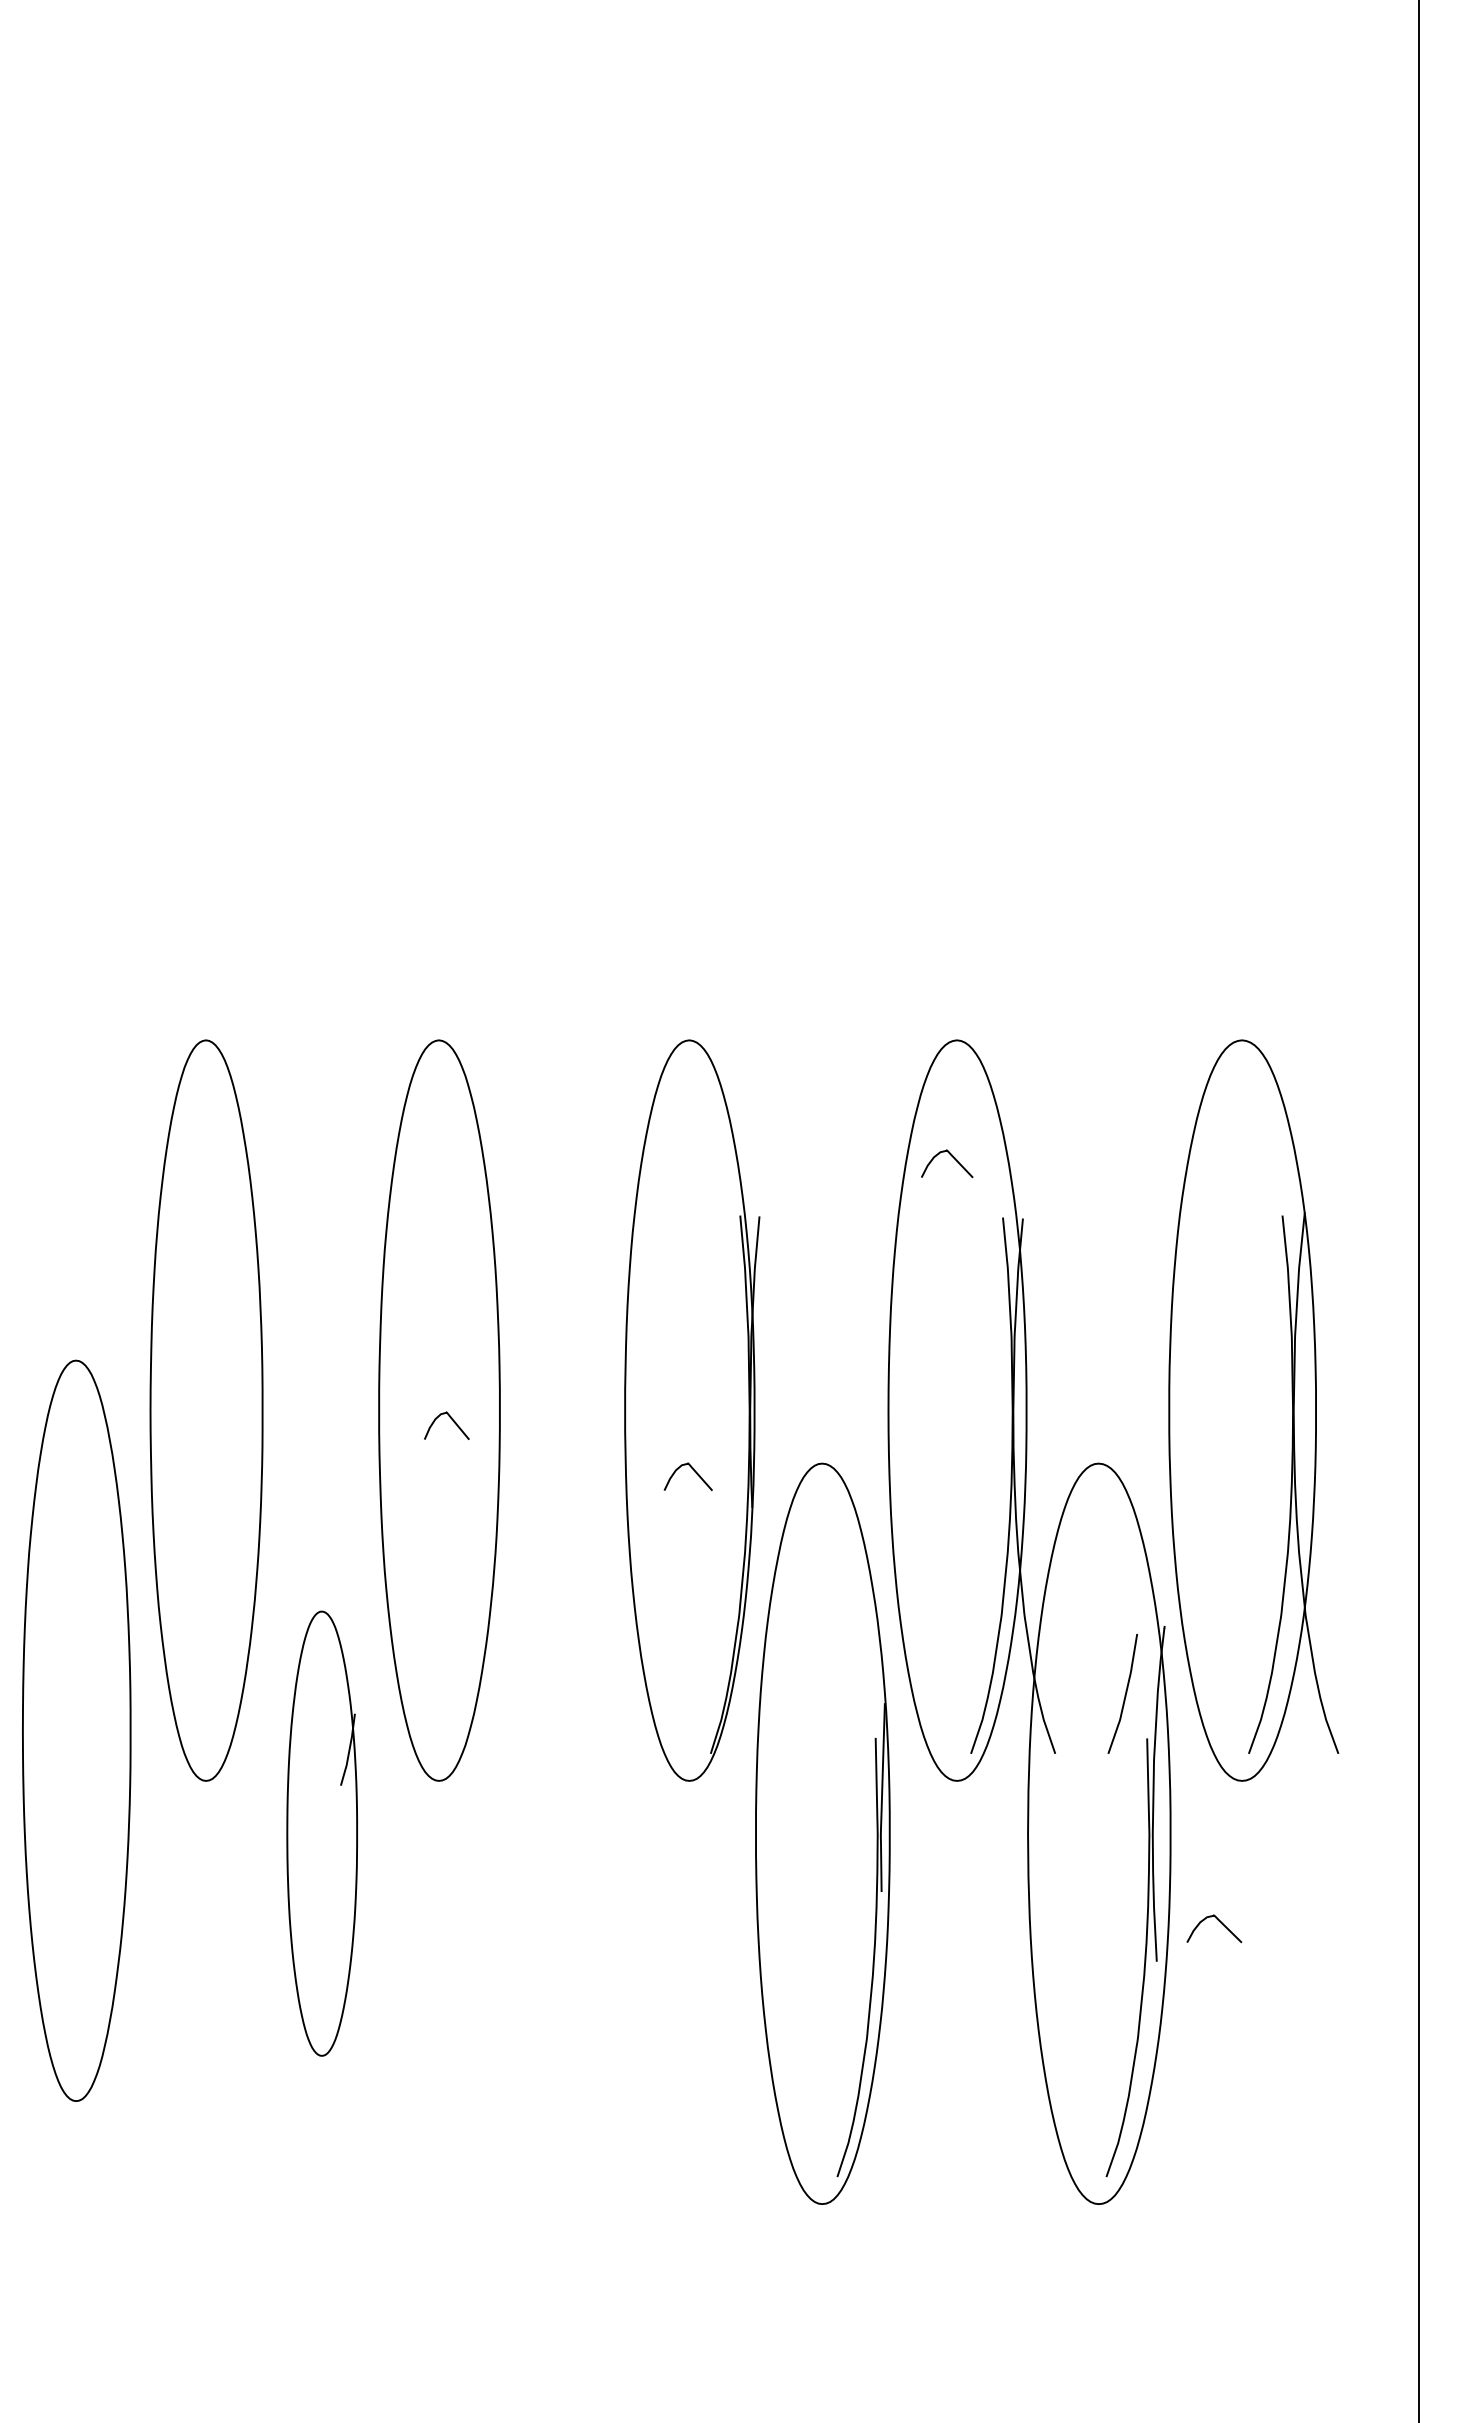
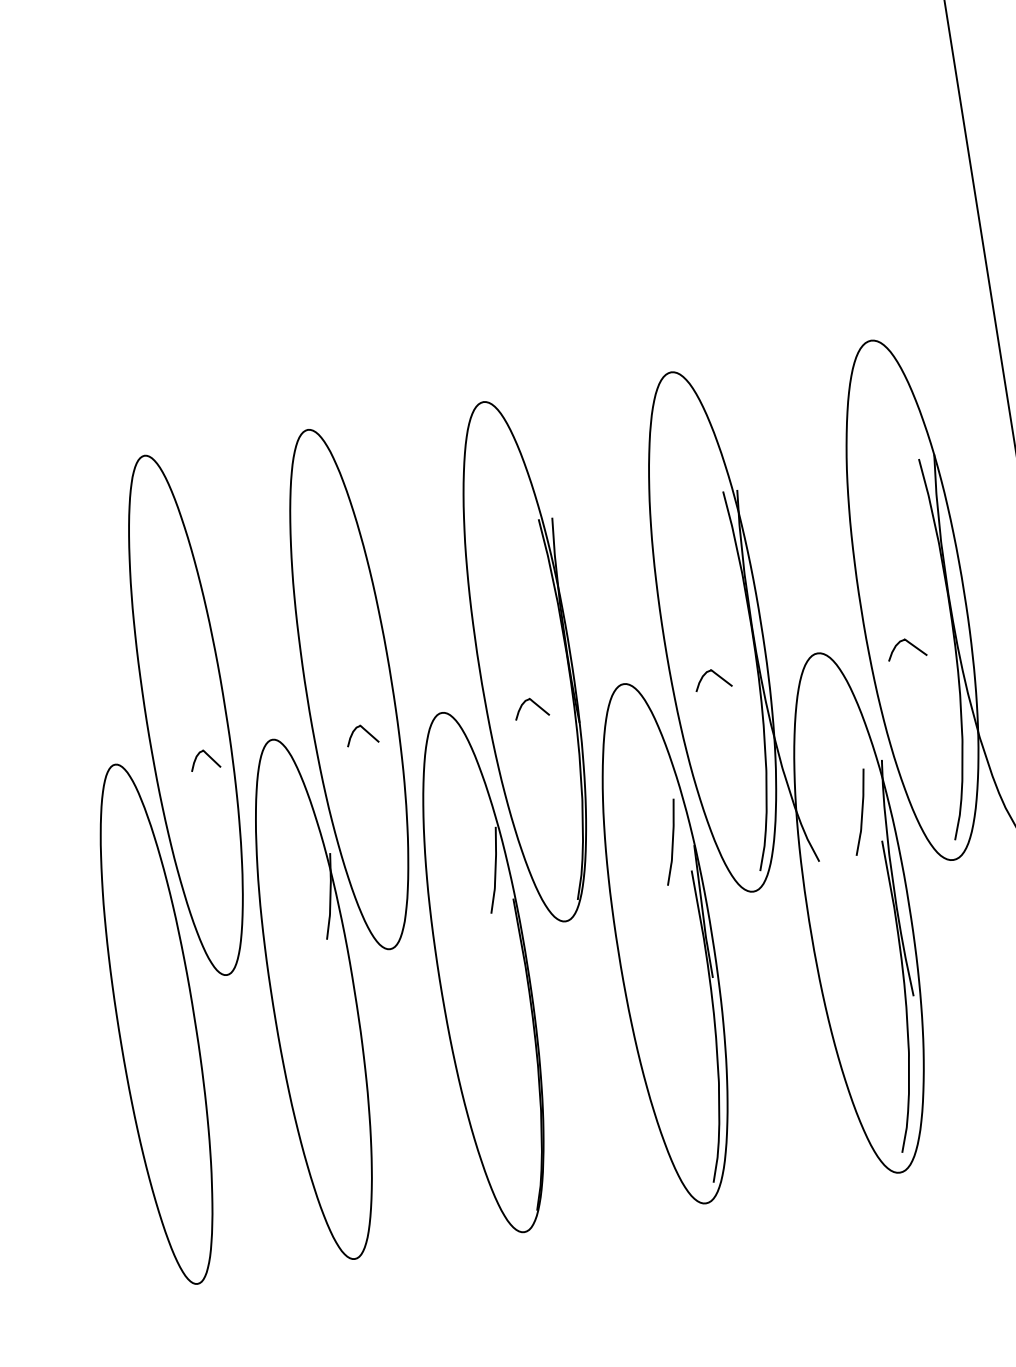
curve: (952, 1157) -> (715, 674), moved
curve: (453, 1422) -> (366, 732), moved
curve: (227, 1471) -> (207, 755), added
curve: (854, 1694) -> (671, 842), added
part: (76, 1730) -> (156, 1023), moved
part: (322, 1833) -> (314, 999), size x1.67
part: (563, 1833) -> (483, 972), added
curve: (1219, 1922) -> (909, 643), moved

